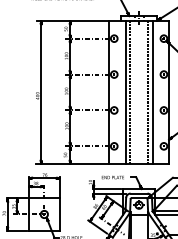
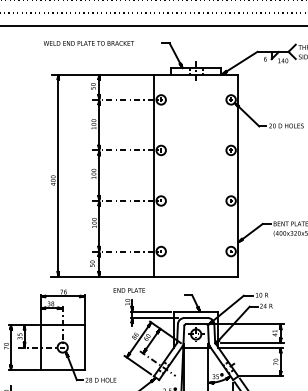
line: (125, 92) -> (177, 175), removed
line: (130, 92) -> (183, 175), removed
line: (147, 92) -> (208, 175), removed
line: (152, 92) -> (215, 175), removed
text: (112, 177) -> (128, 290), moved

